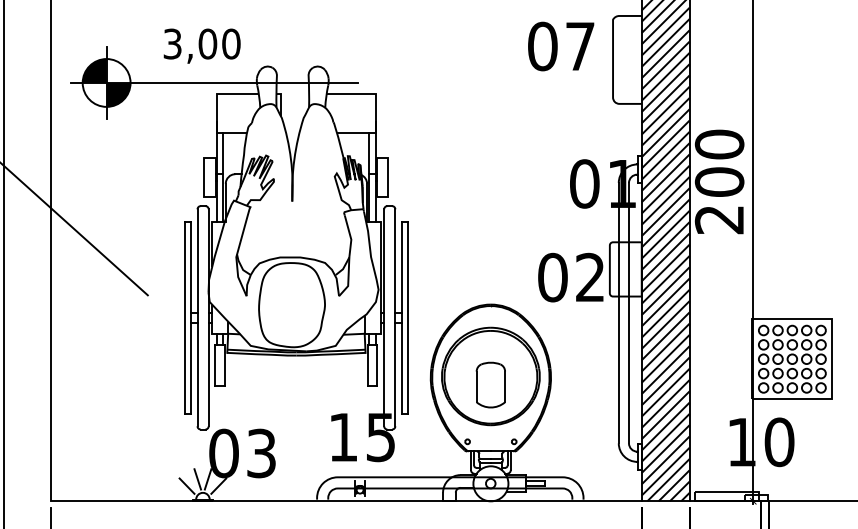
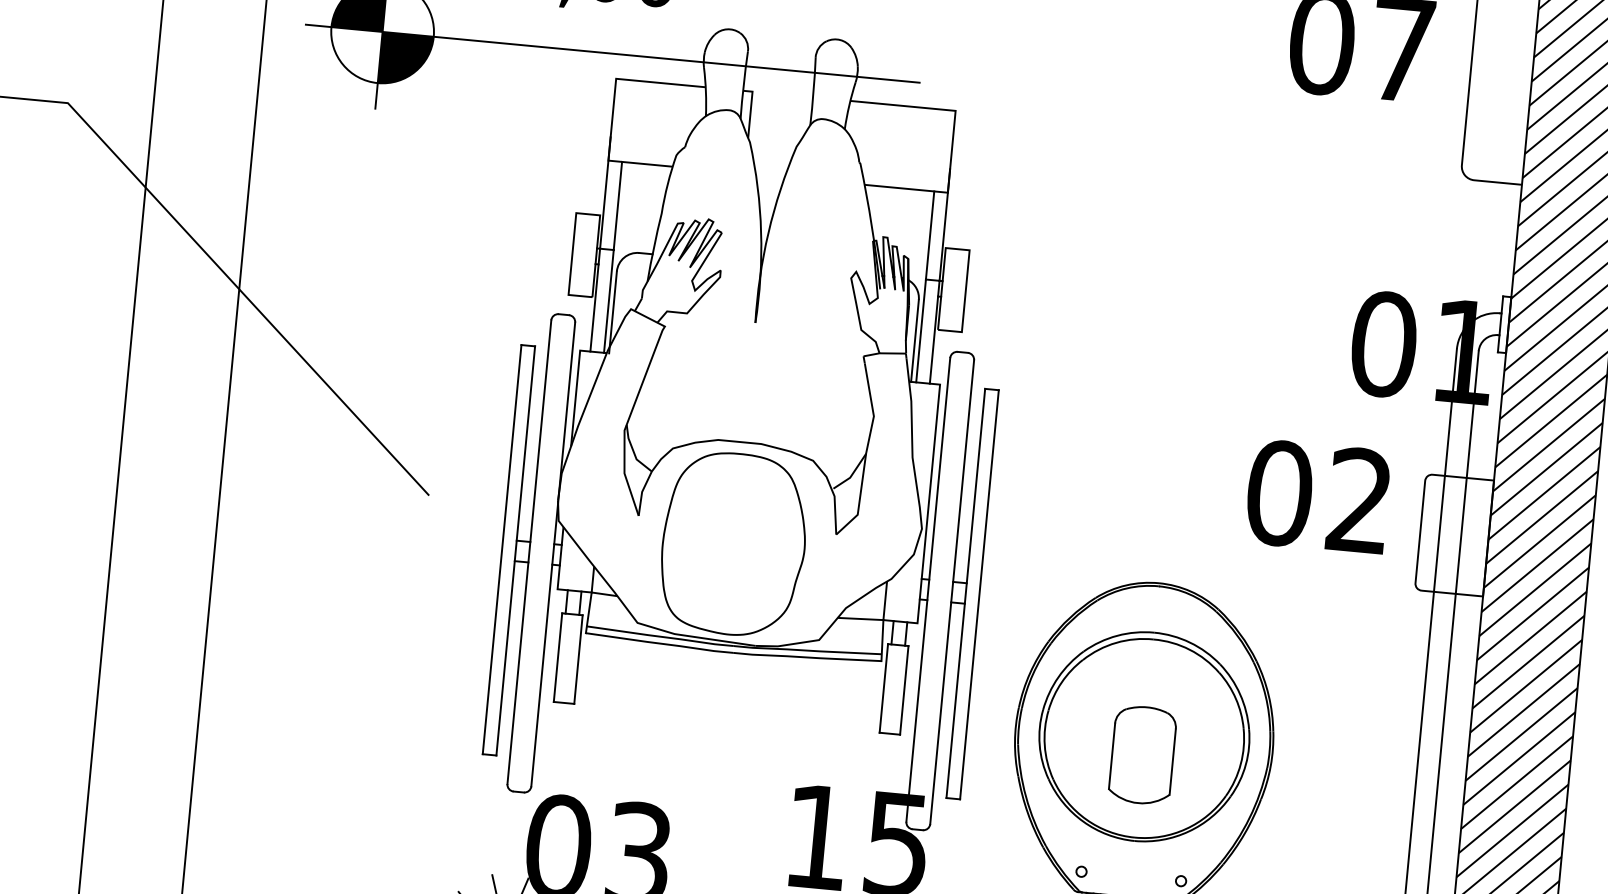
text: (570, 277) -> (1317, 496), moved

